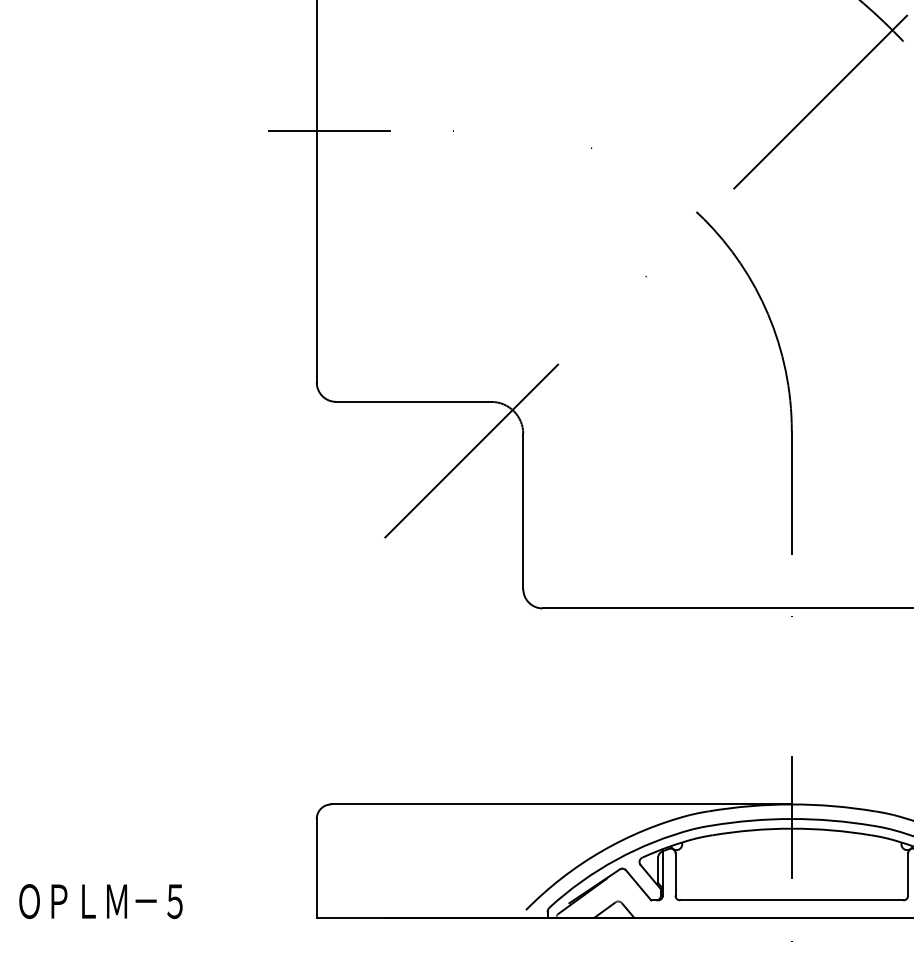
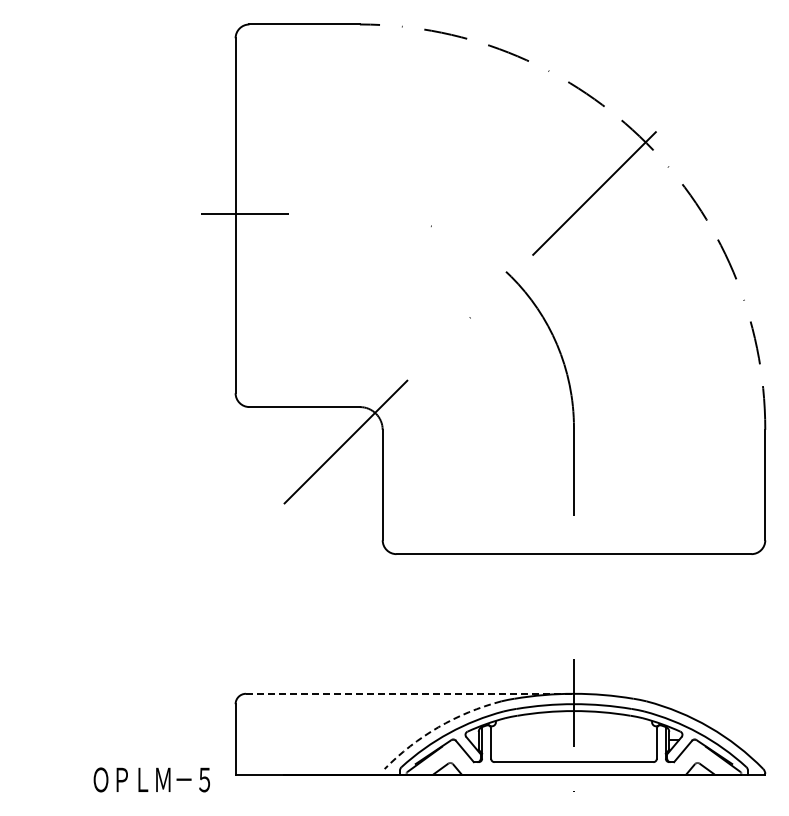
line: (562, 804) -> (410, 693), solid -> dashed
arc: (601, 851) -> (438, 727), solid -> dashed
text: (100, 900) -> (151, 779), moved

